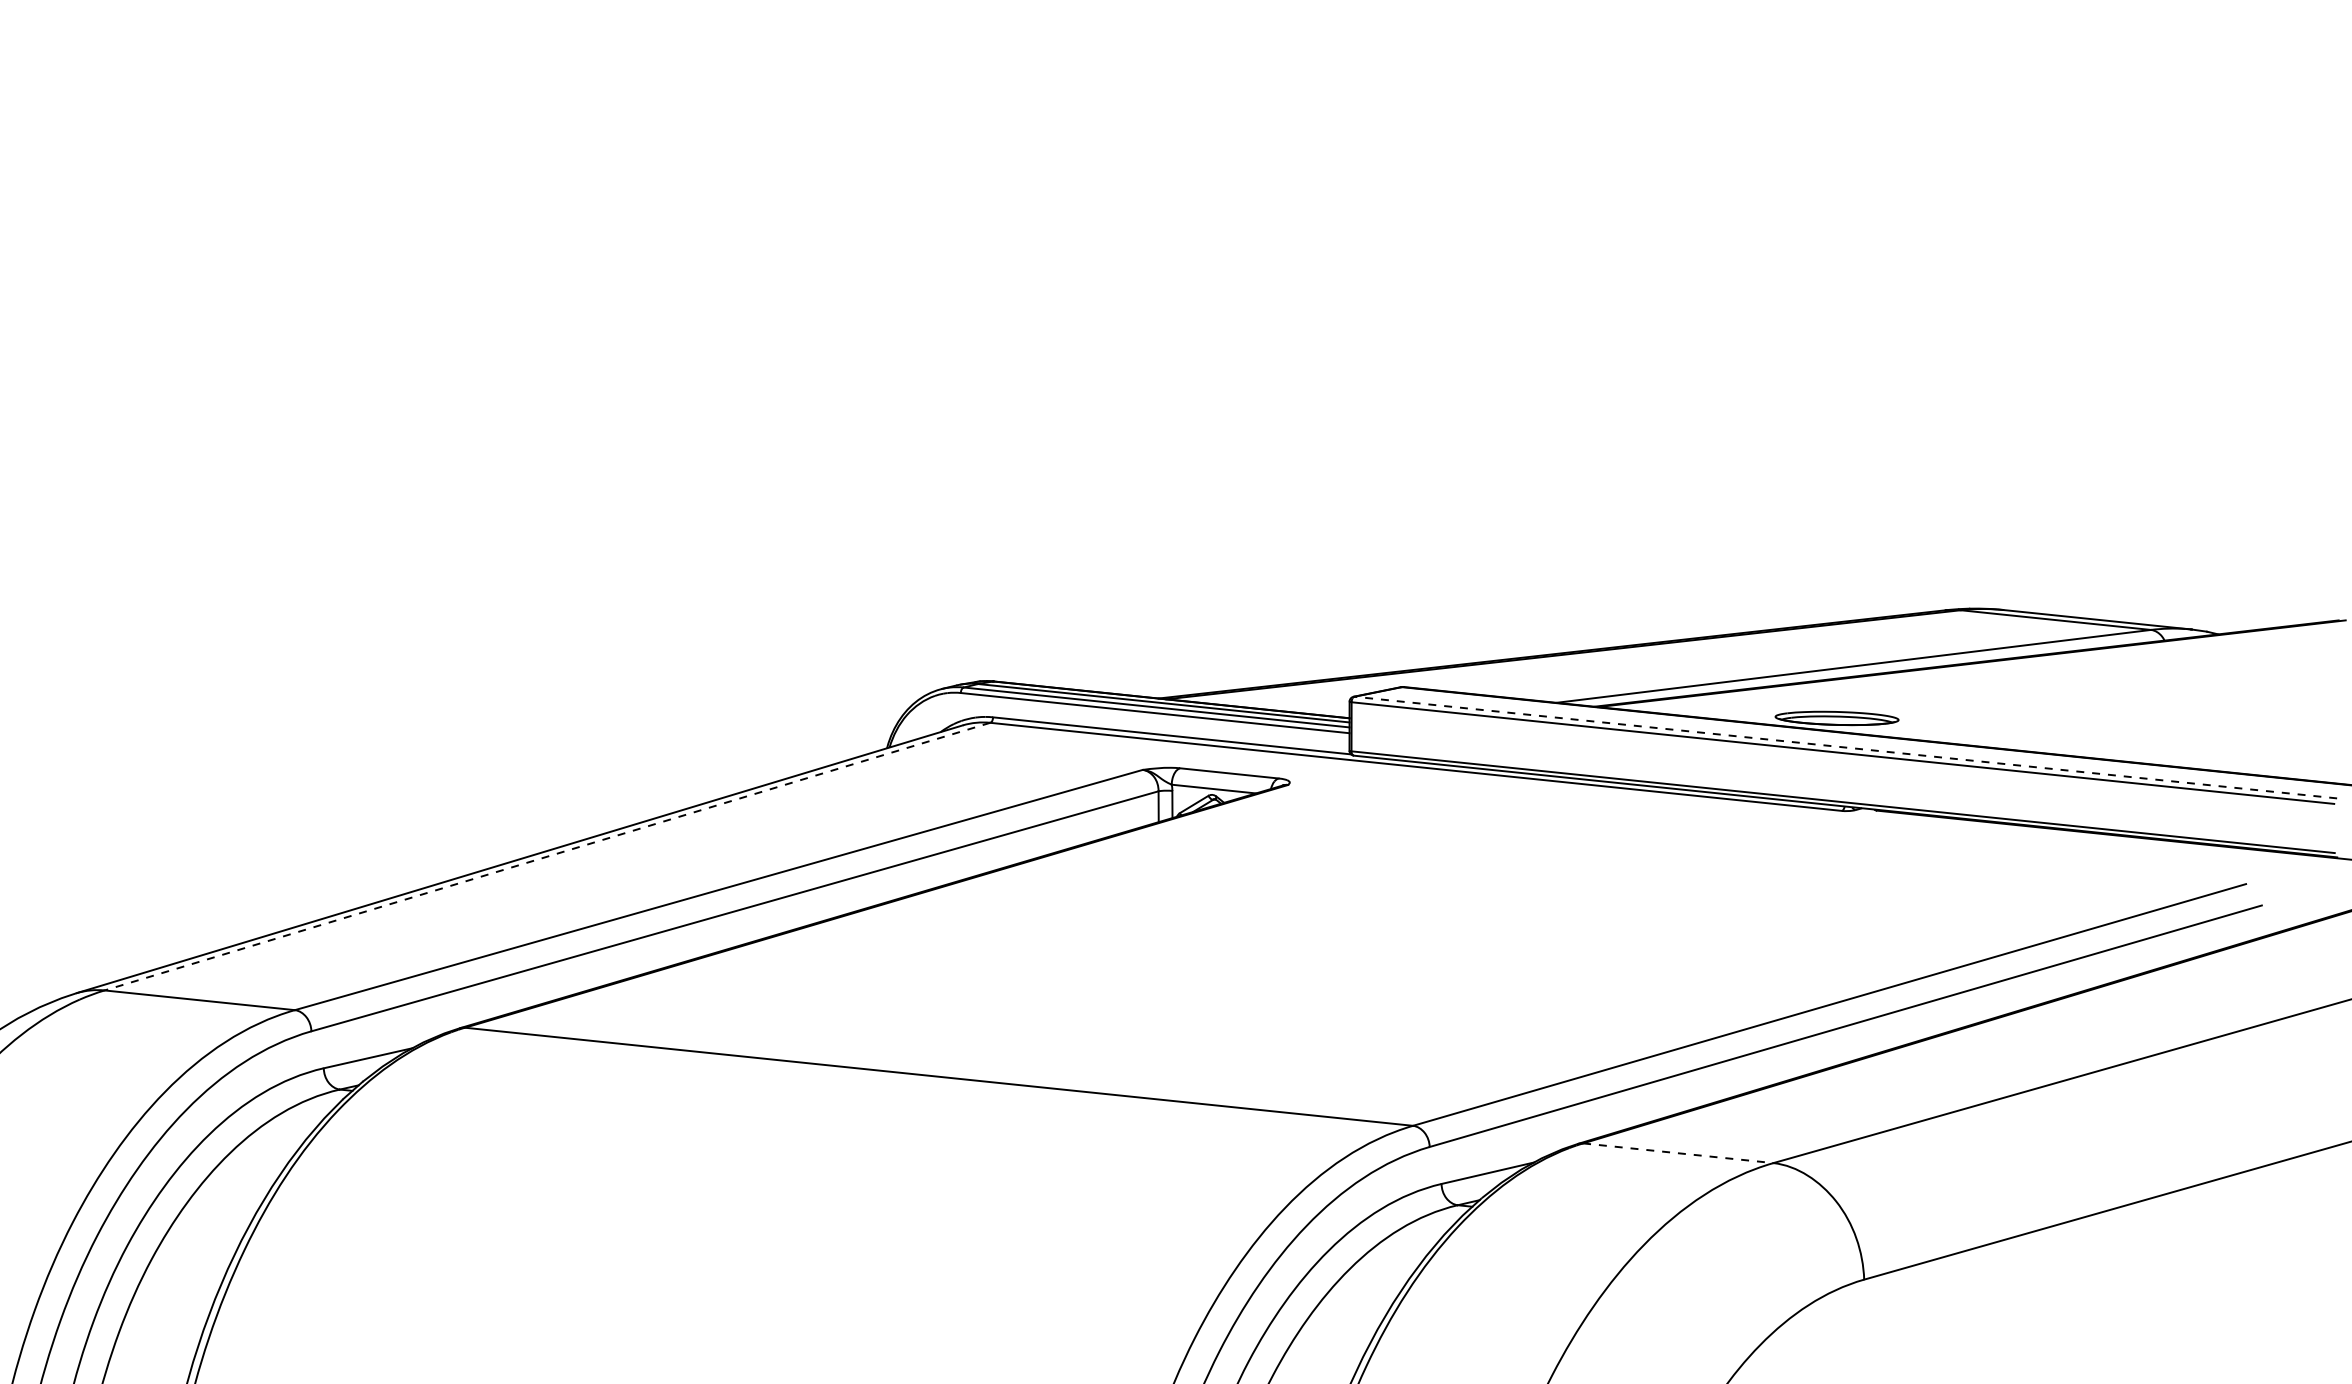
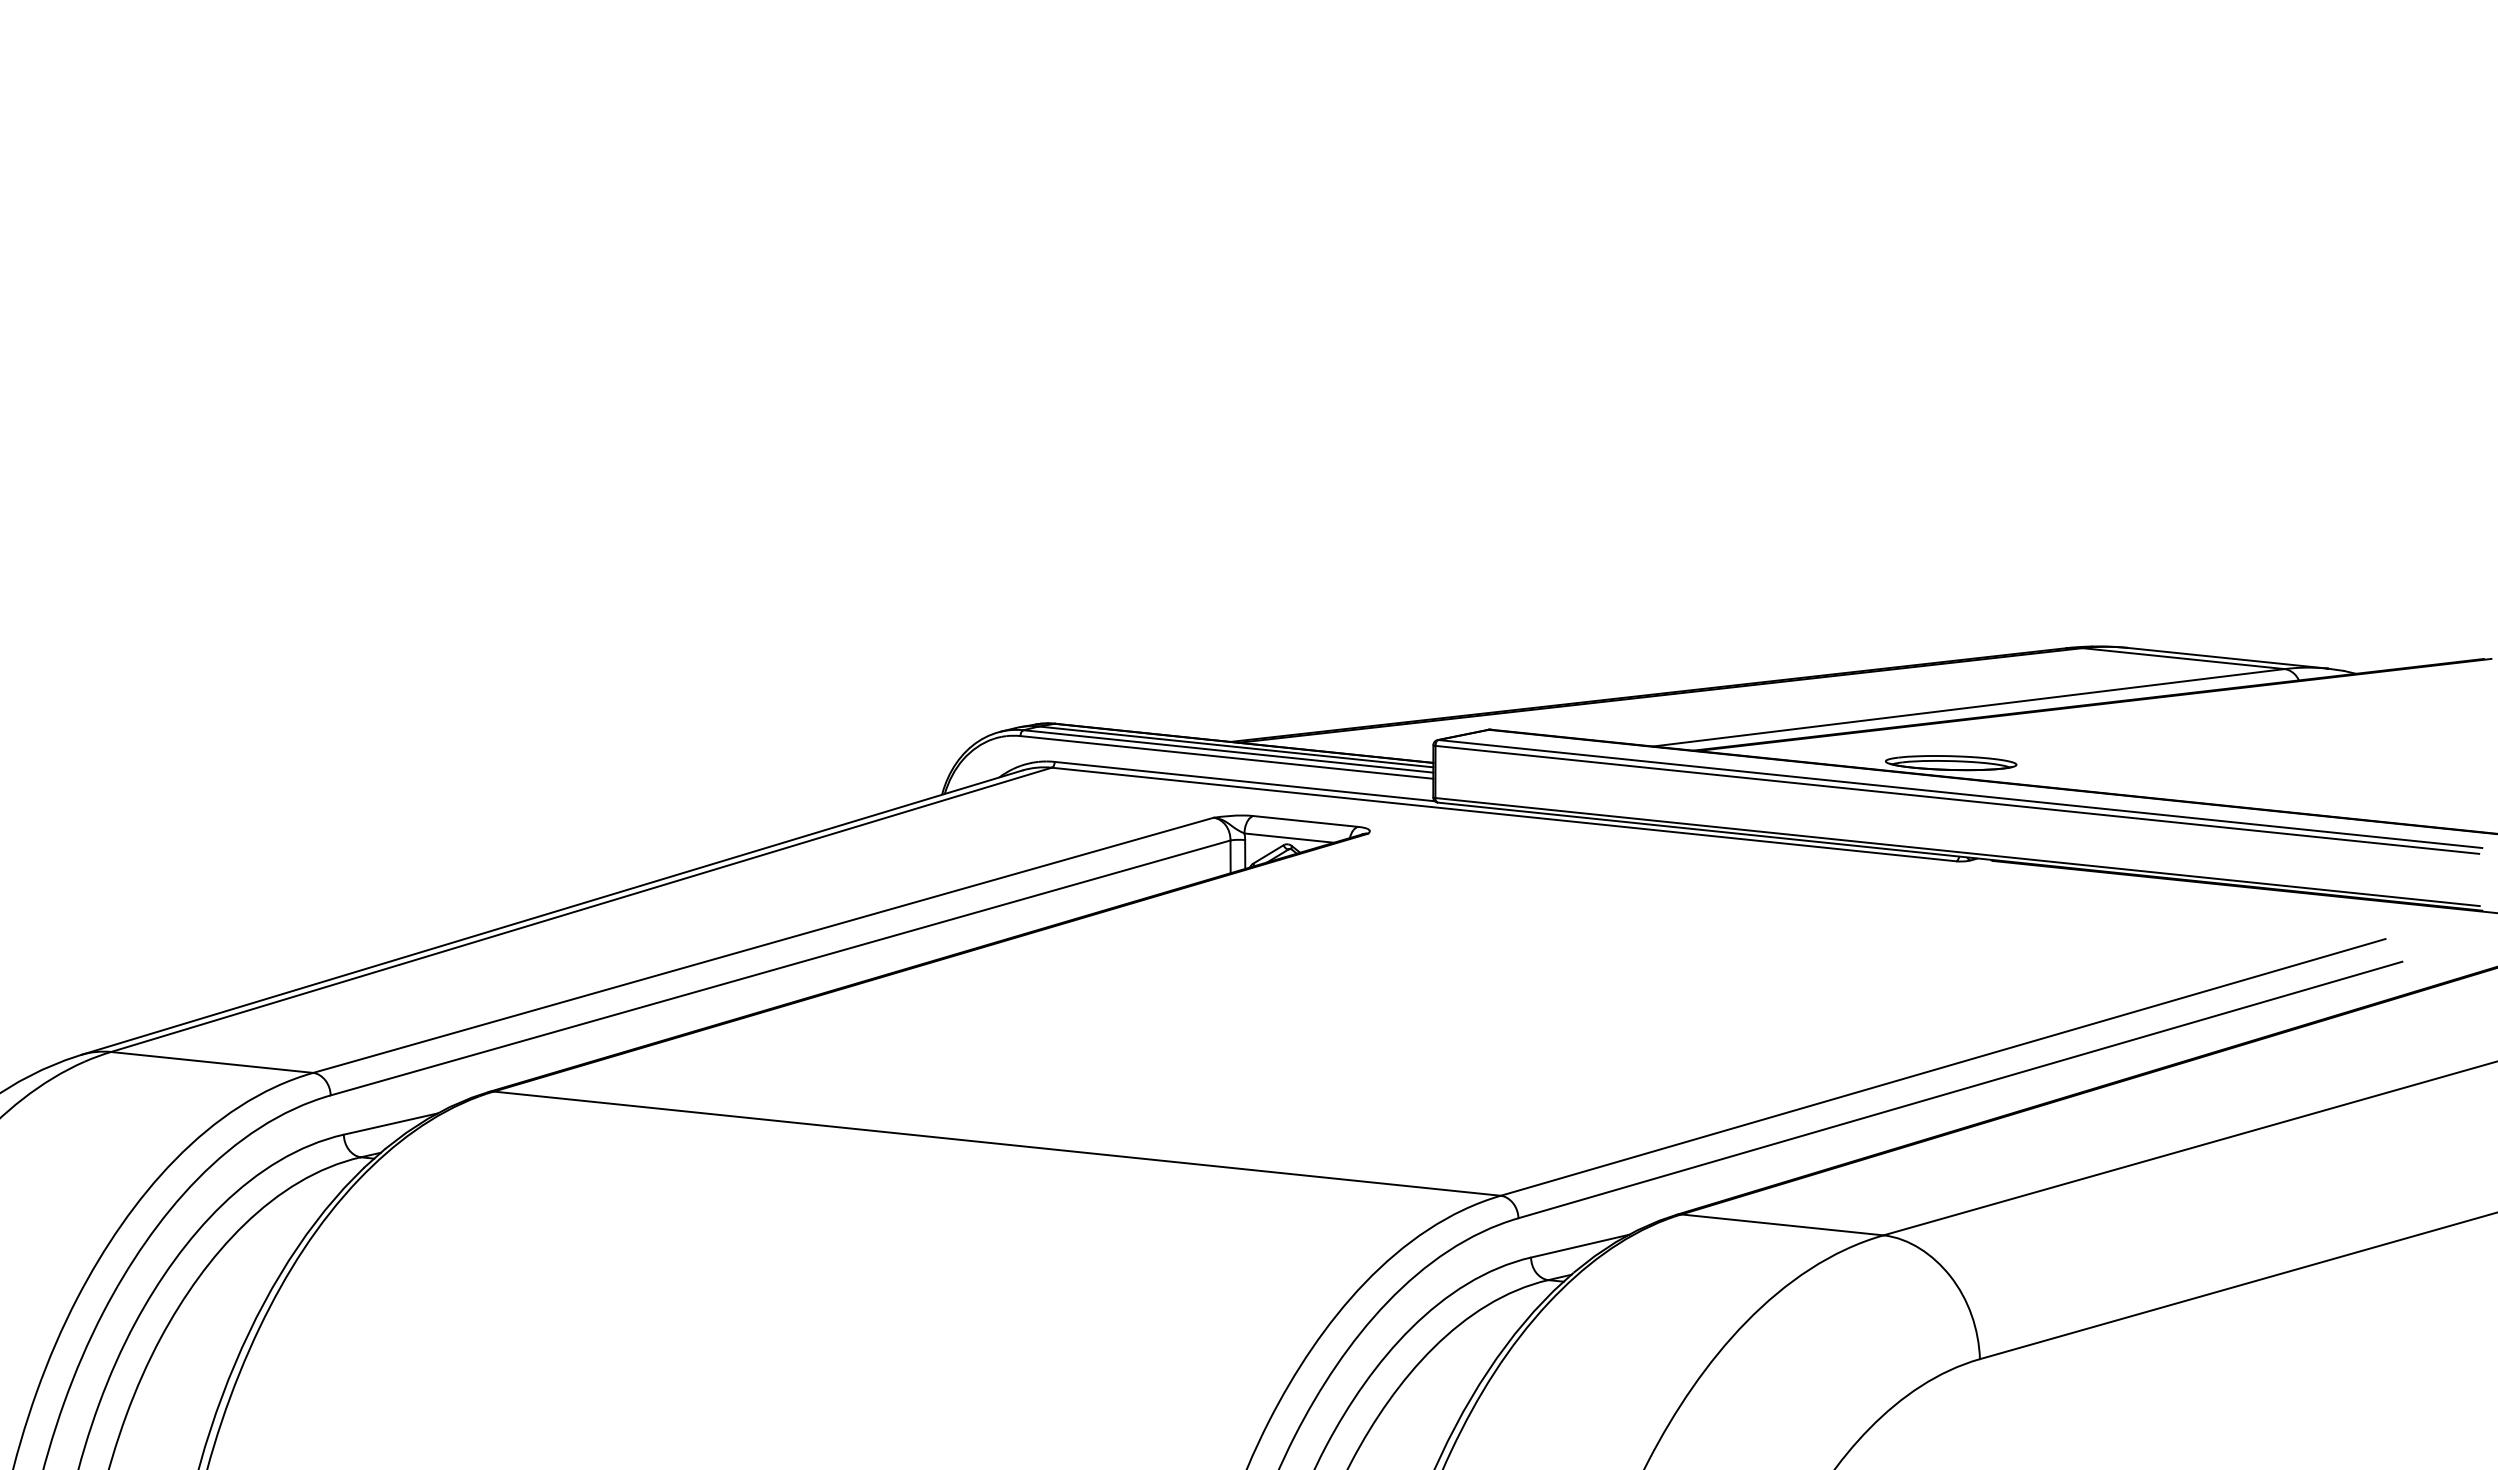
line: (1845, 748) -> (1960, 794), dashed -> solid
line: (546, 857) -> (580, 910), dashed -> solid
line: (1678, 1152) -> (1782, 1224), dashed -> solid

